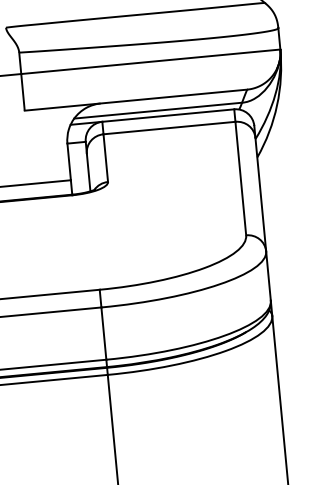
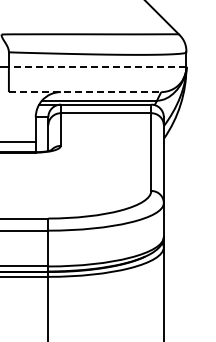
line: (150, 62) -> (97, 67), solid -> dashed
line: (136, 100) -> (85, 92), solid -> dashed

